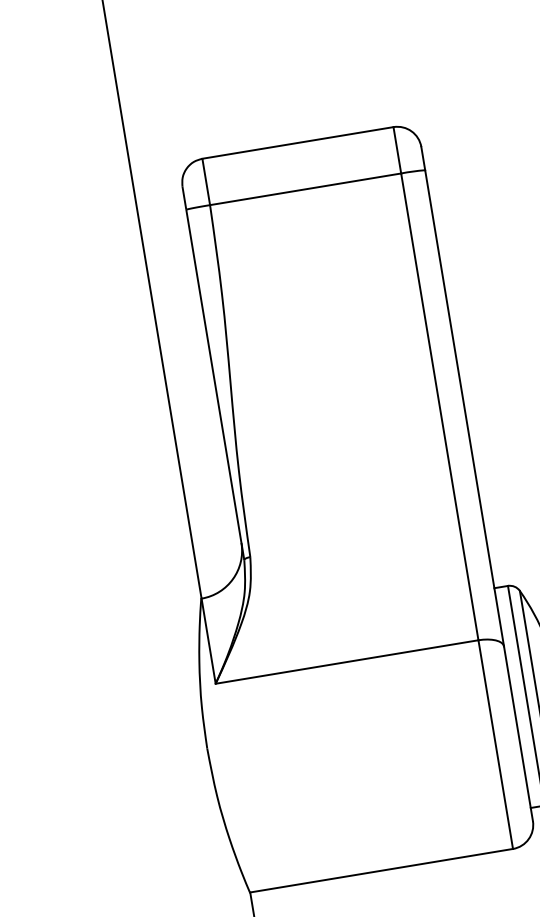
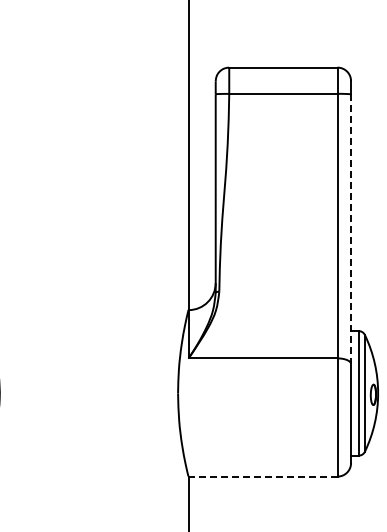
line: (465, 408) -> (351, 229), solid -> dashed
line: (382, 870) -> (263, 476), solid -> dashed

